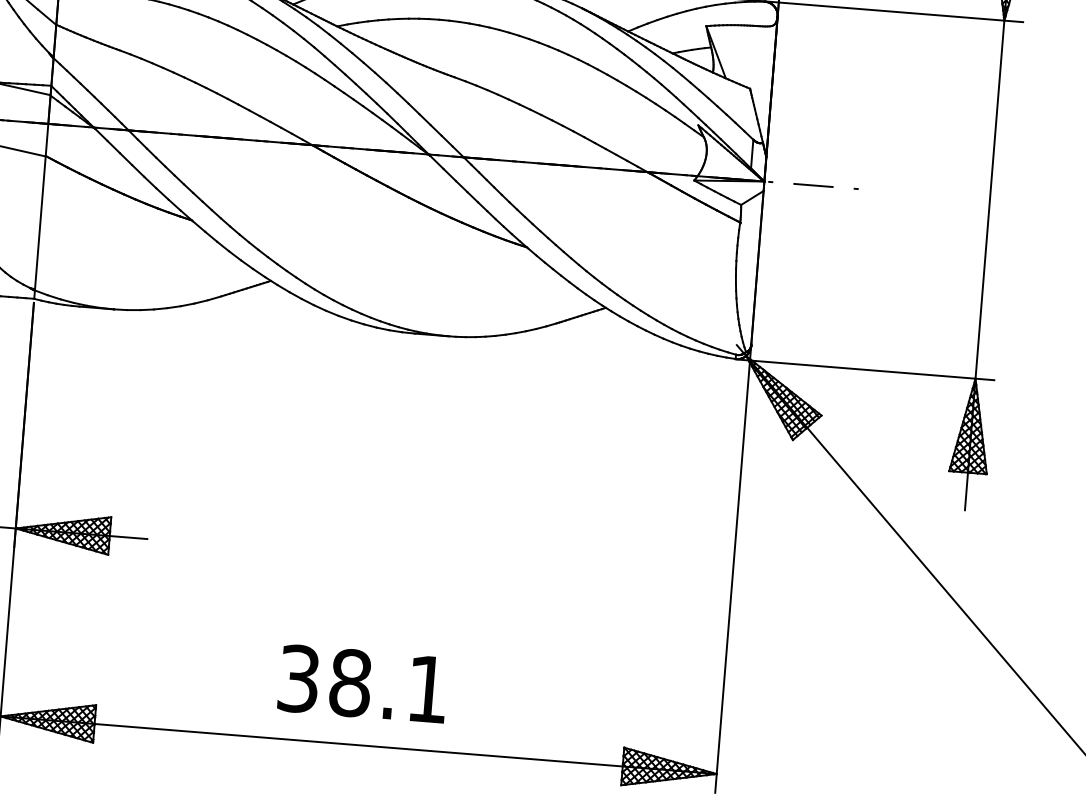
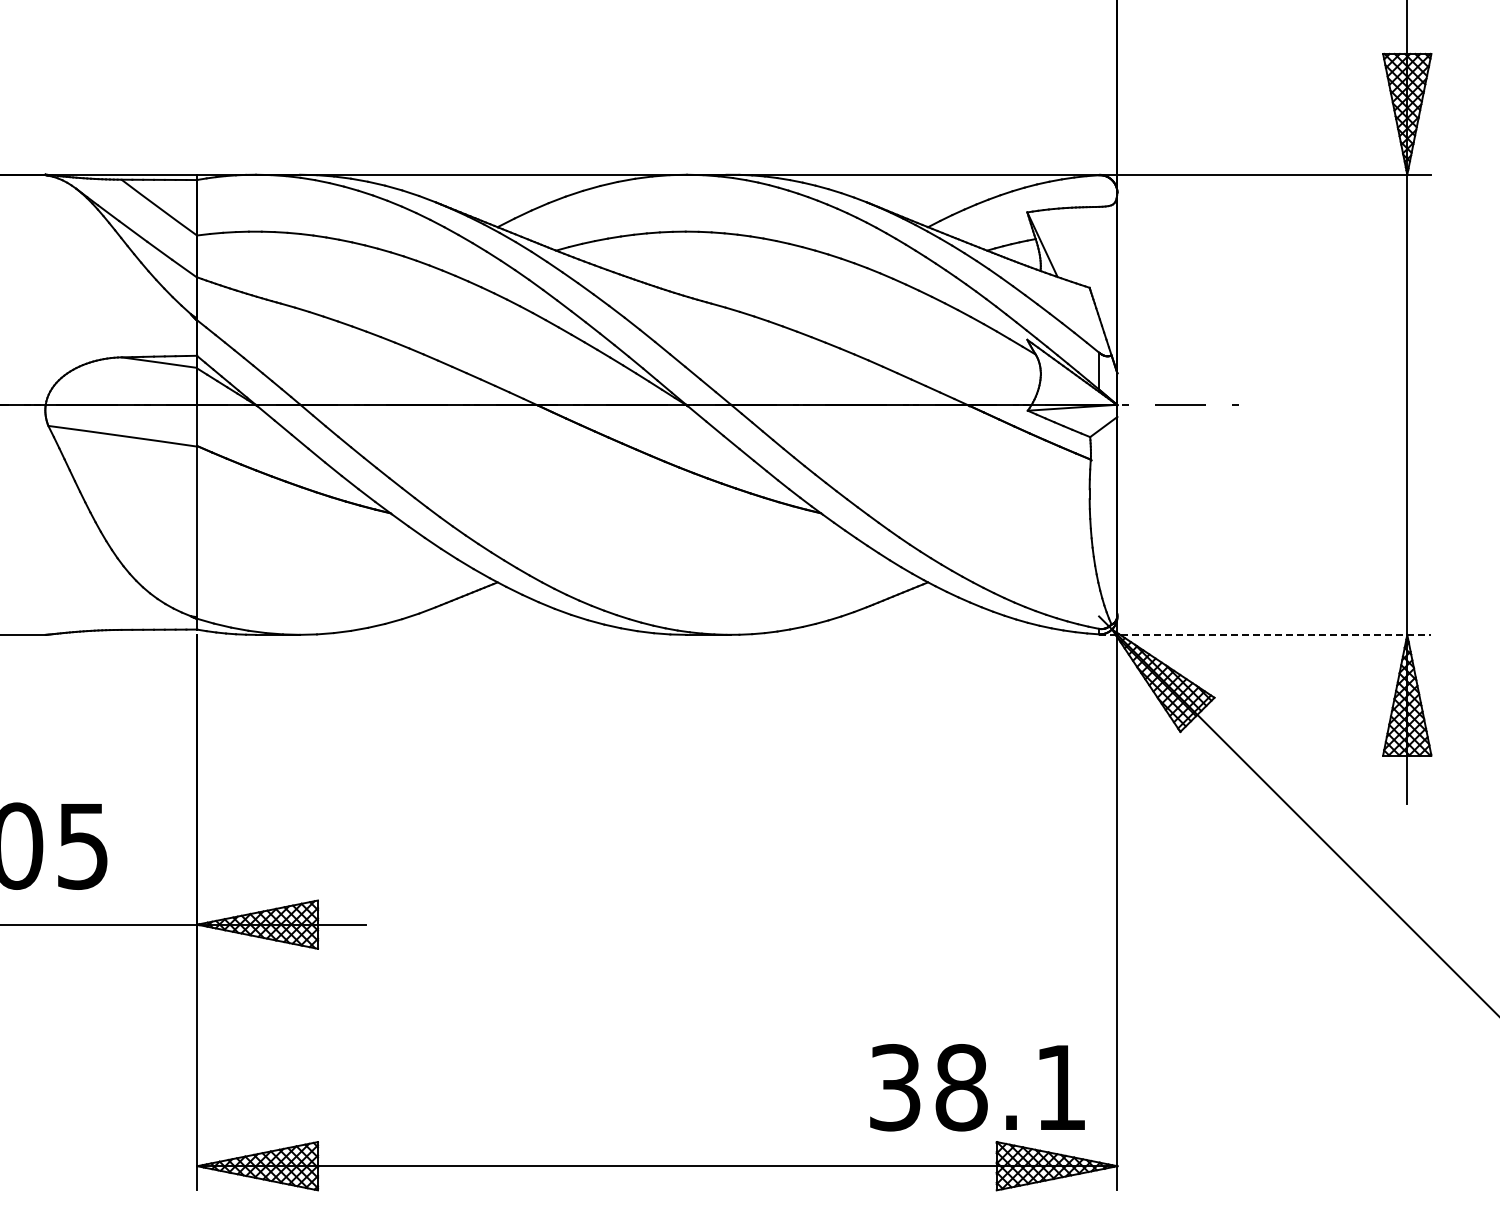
line: (865, 369) -> (1265, 634), solid -> dashed
text: (362, 683) -> (977, 1087), moved

